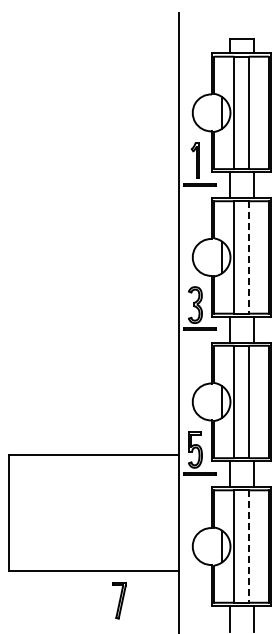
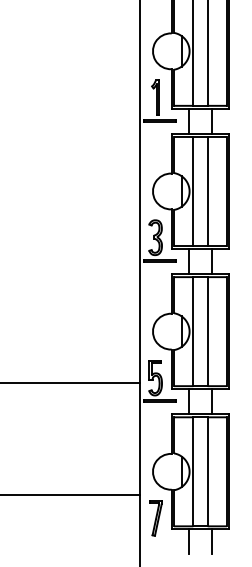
line: (249, 257) -> (208, 191), dashed -> solid
line: (249, 547) -> (208, 472), dashed -> solid
part: (119, 600) -> (155, 518), moved

